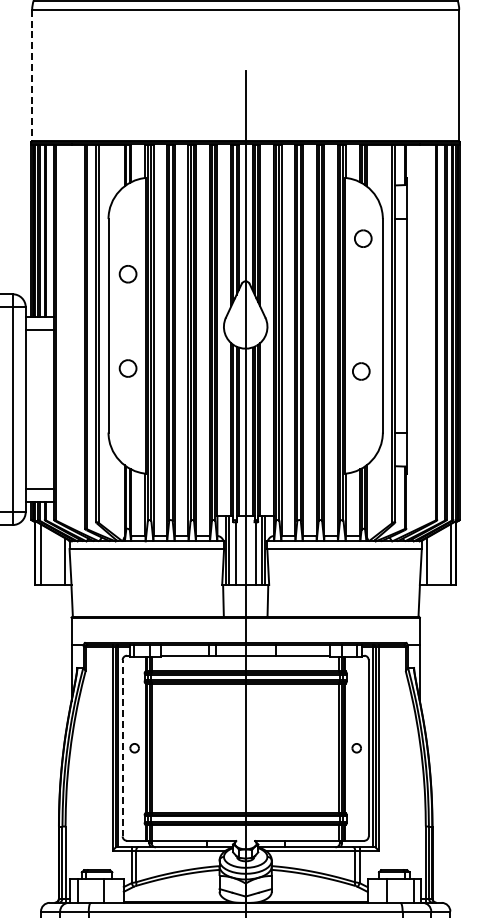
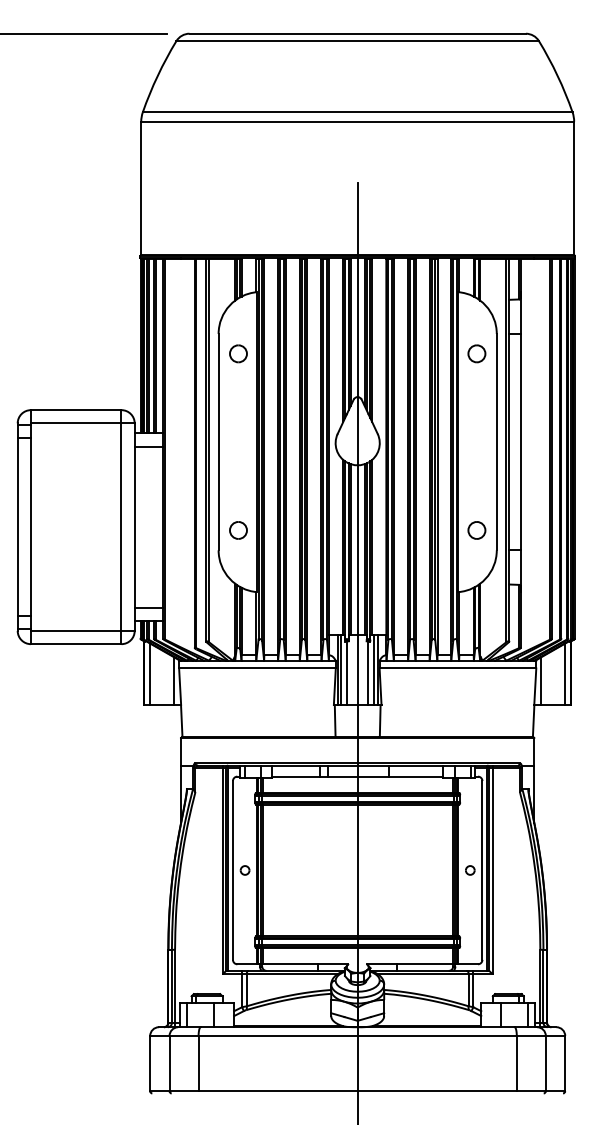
line: (32, 75) -> (141, 188), dashed -> solid
part: (128, 273) -> (238, 353), moved
part: (128, 368) -> (238, 530), moved
part: (360, 371) -> (476, 530), moved
line: (122, 747) -> (232, 869), dashed -> solid

